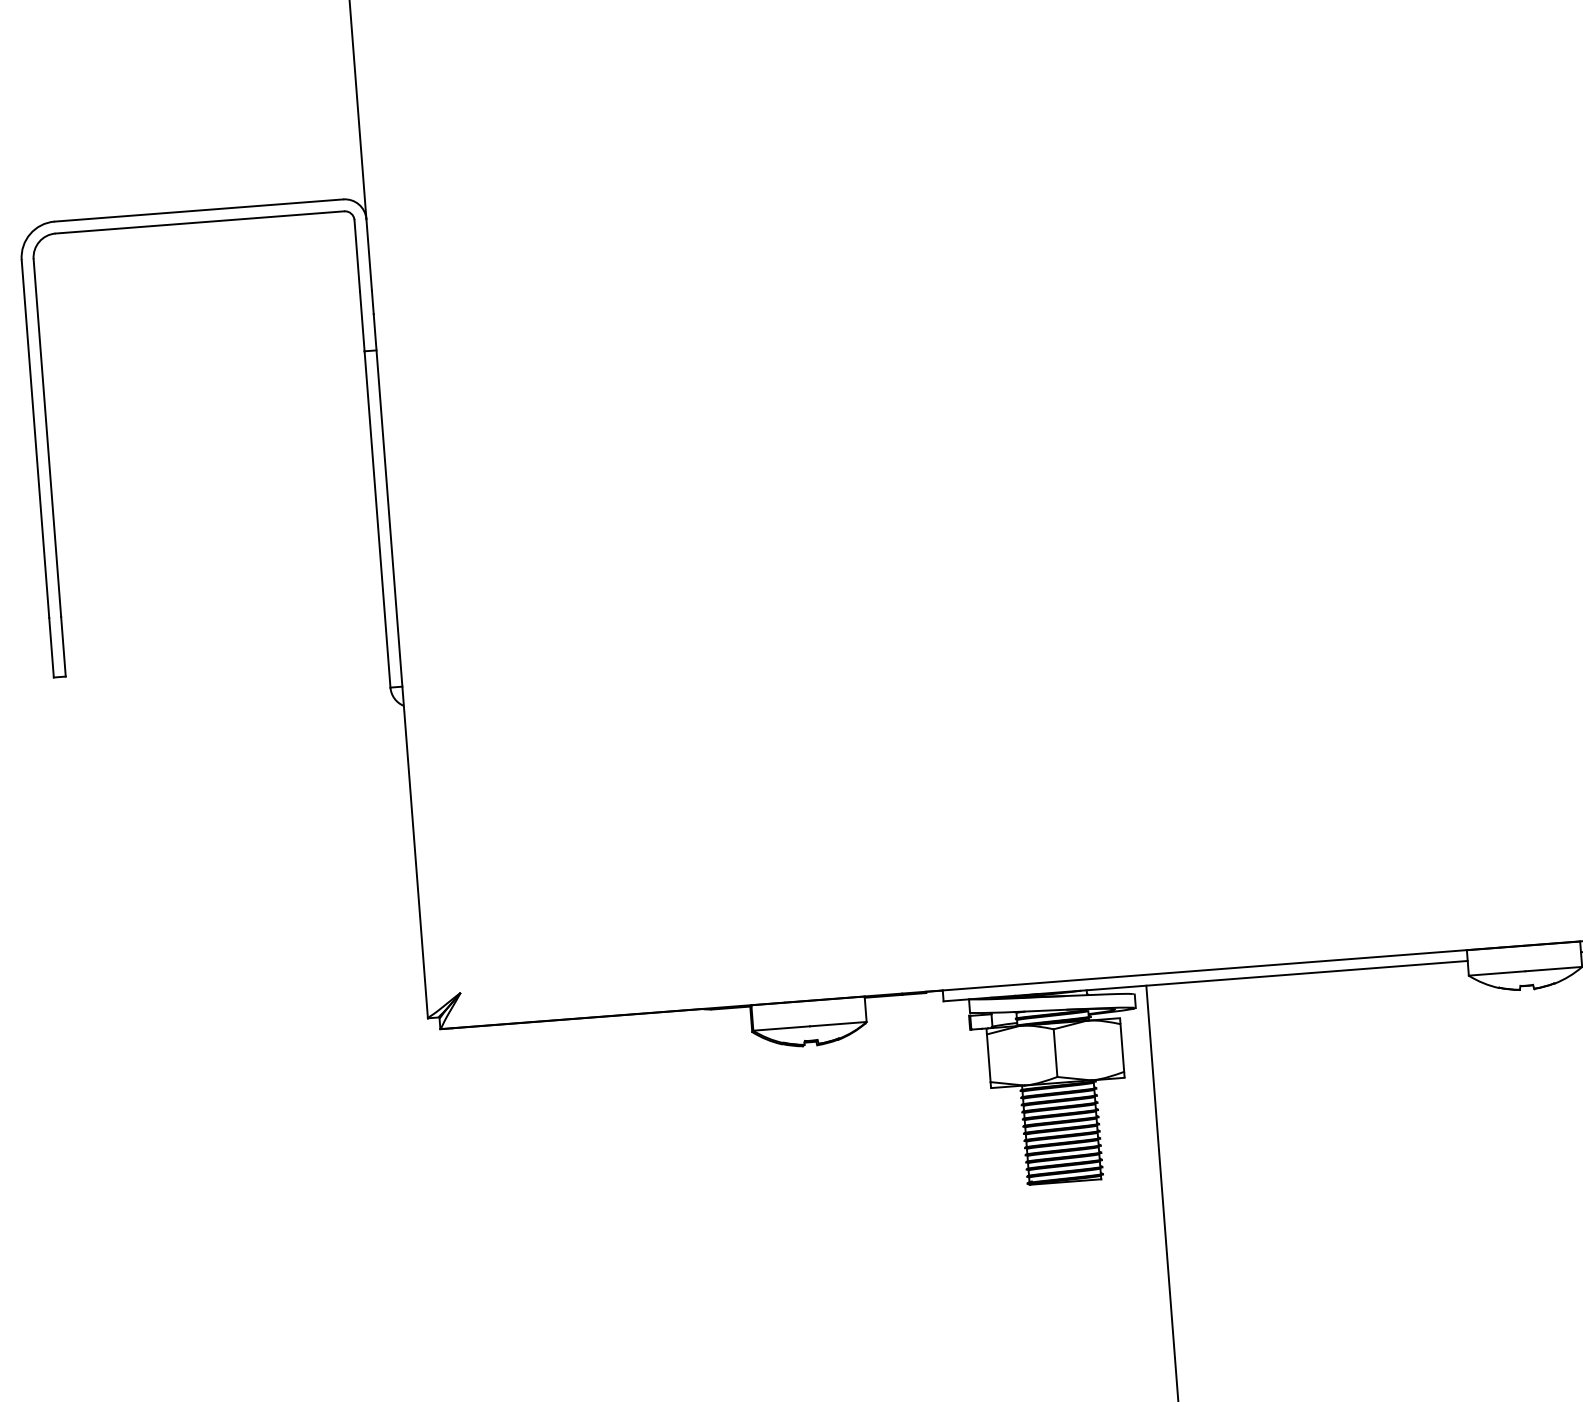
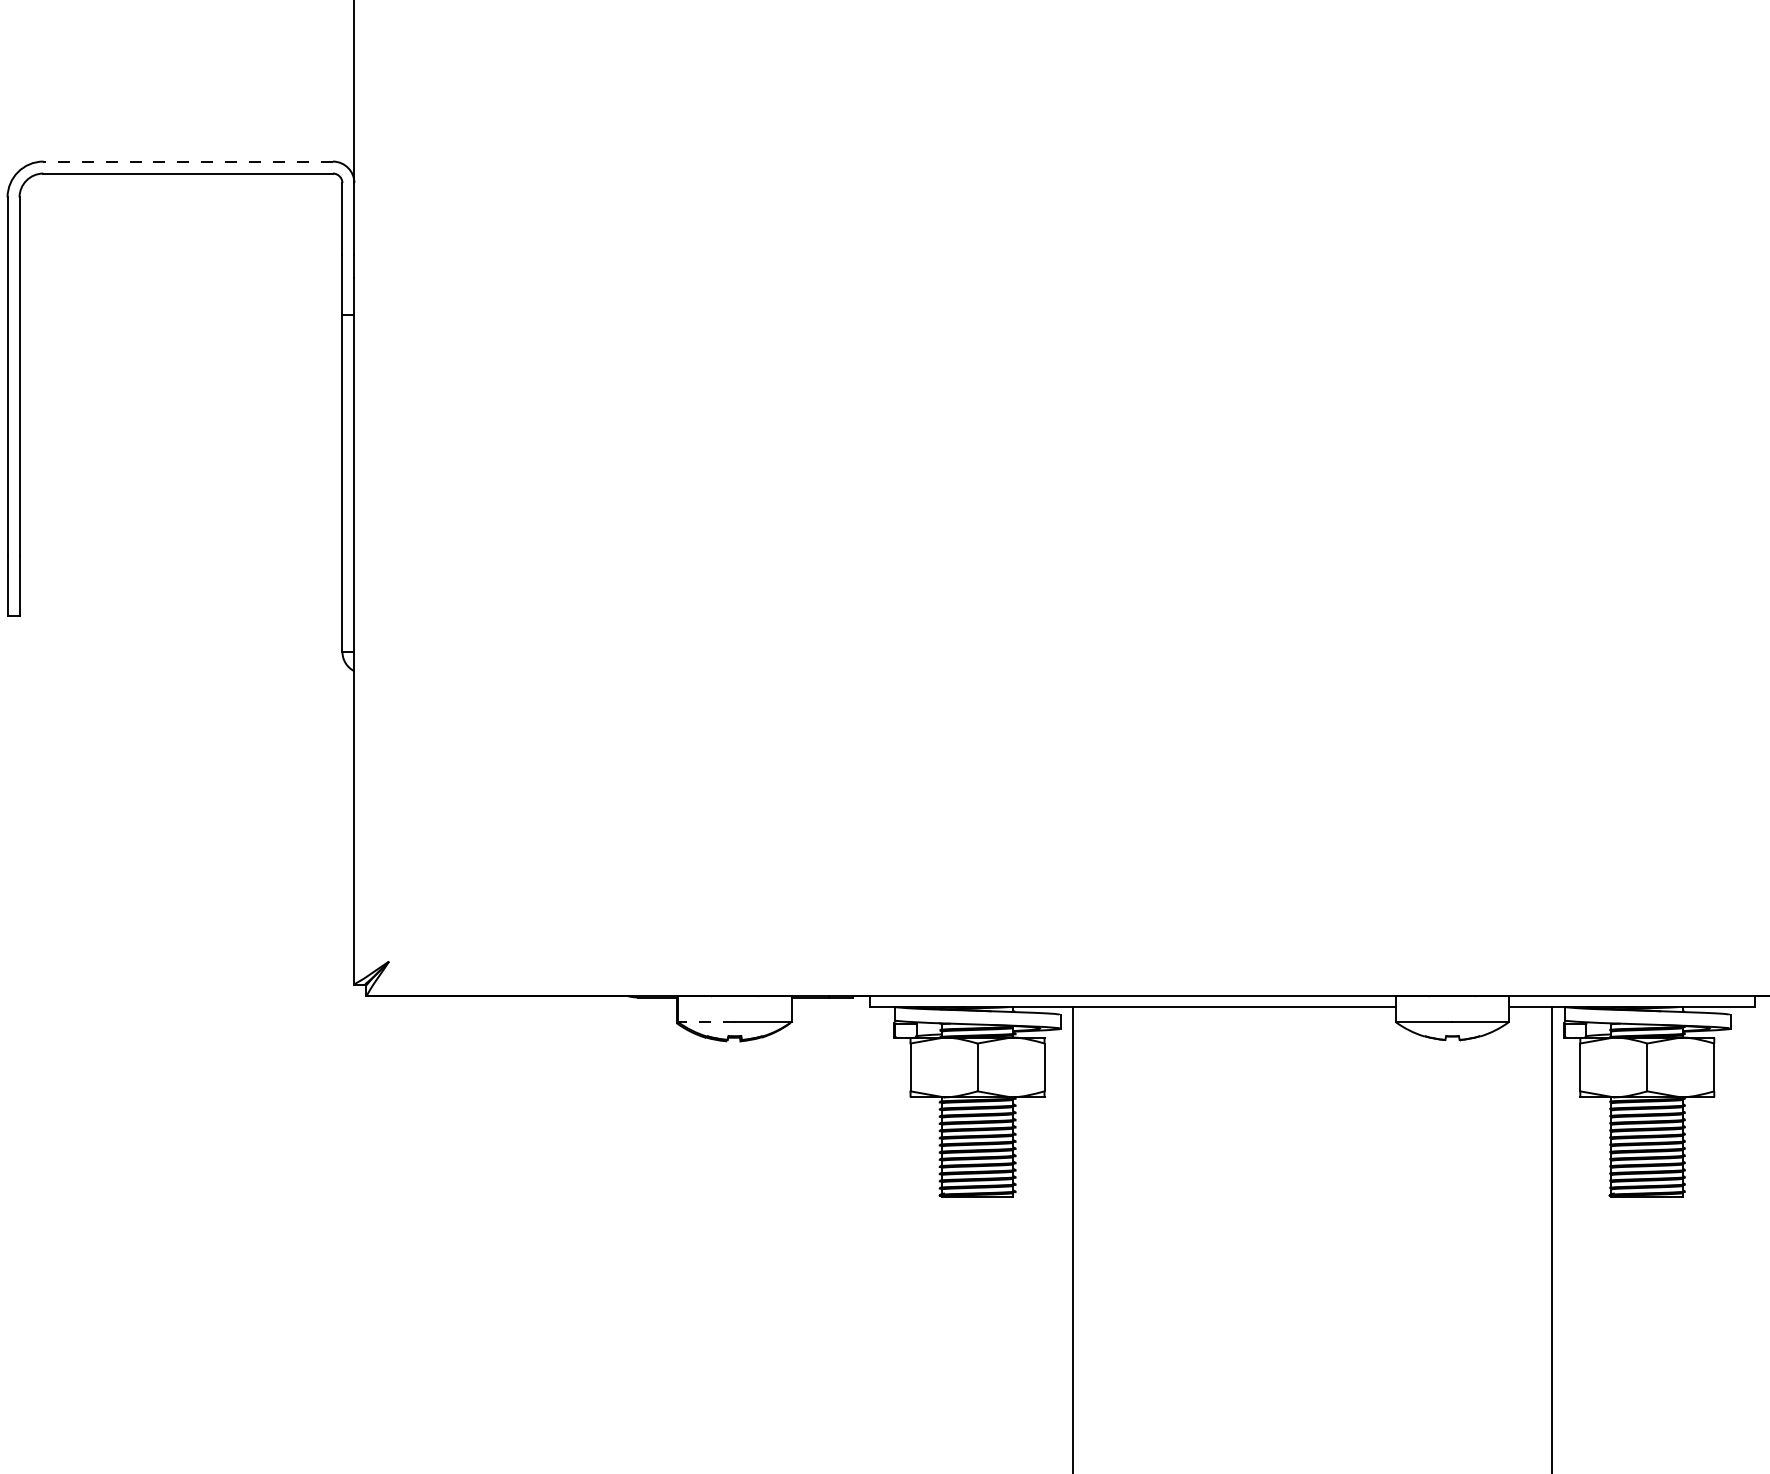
line: (199, 210) -> (188, 161), solid -> dashed
line: (780, 1028) -> (705, 1021), solid -> dashed

